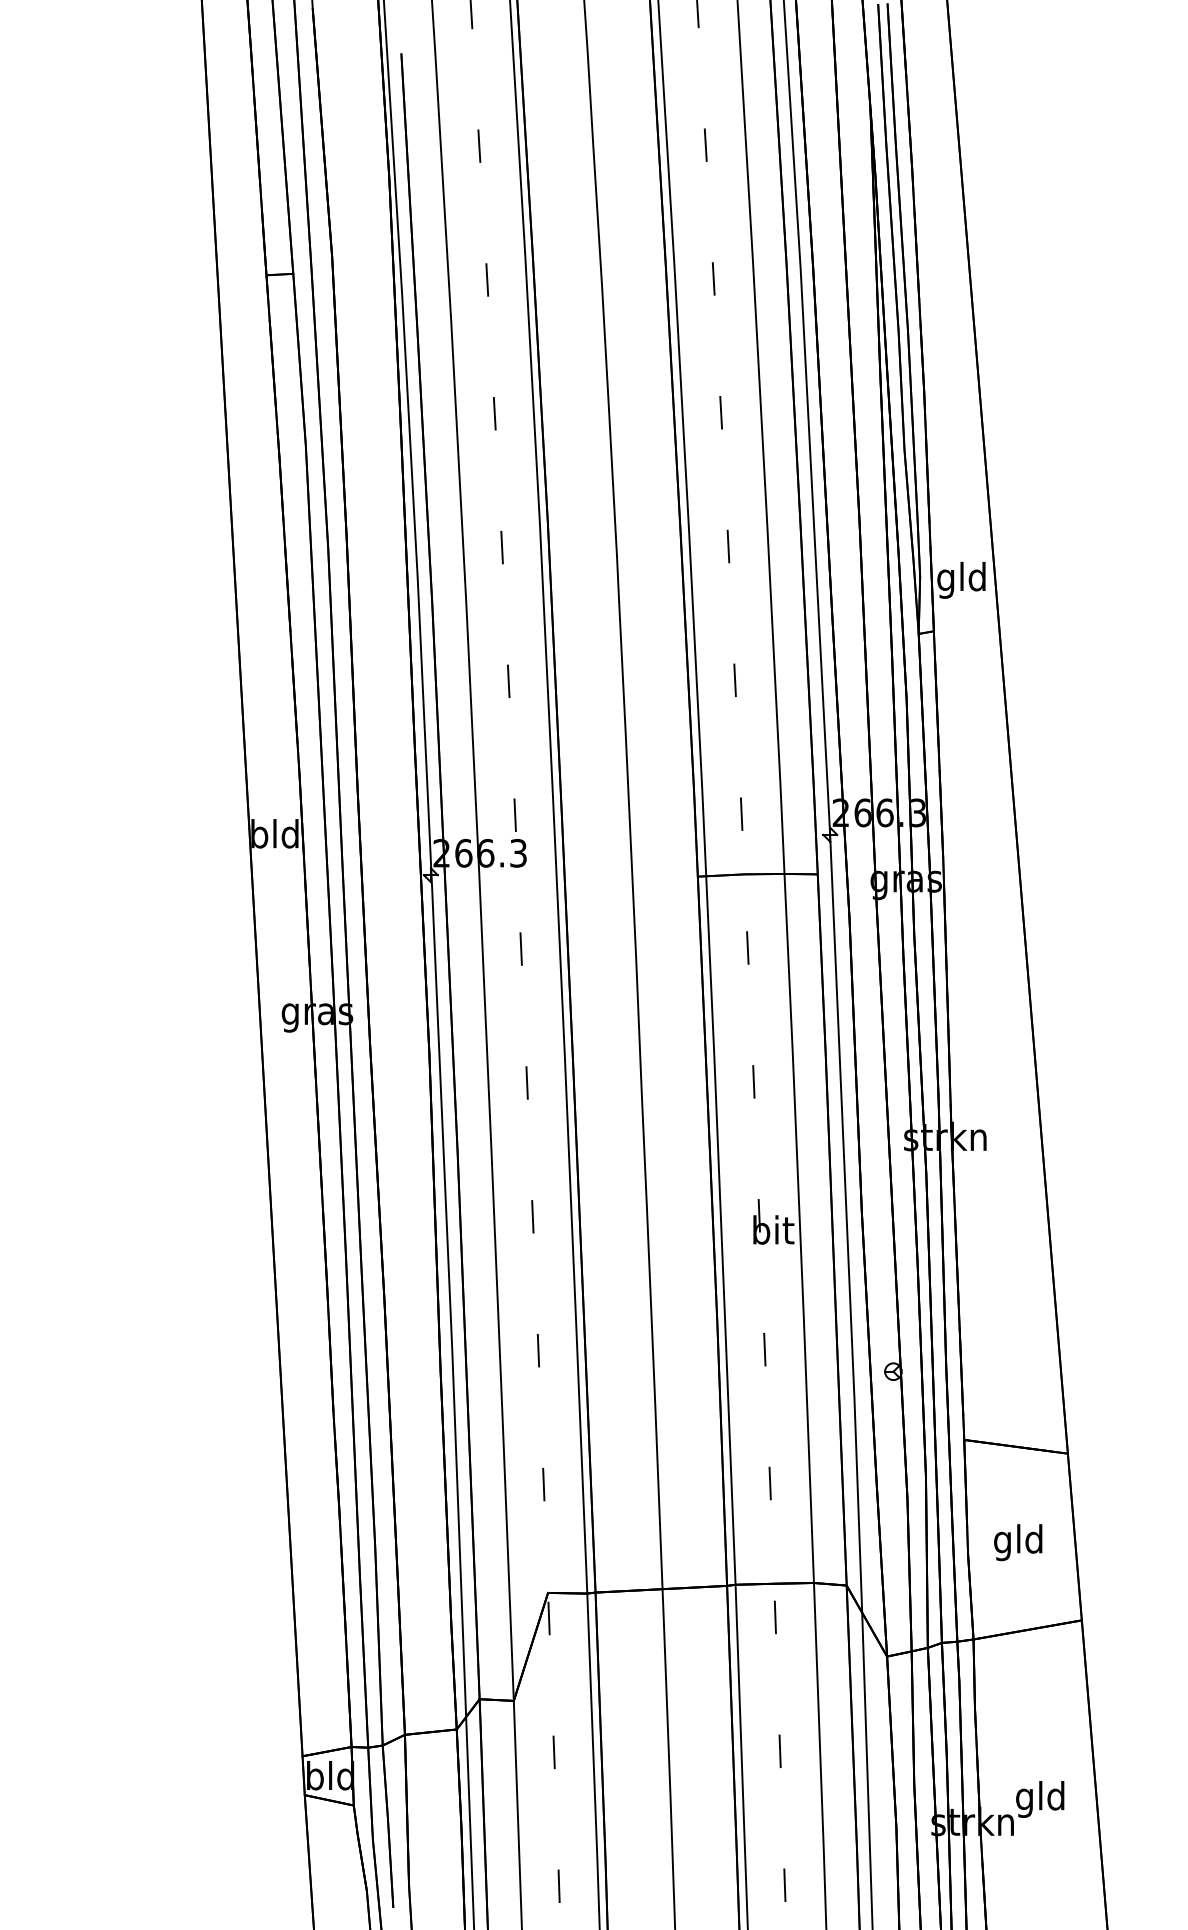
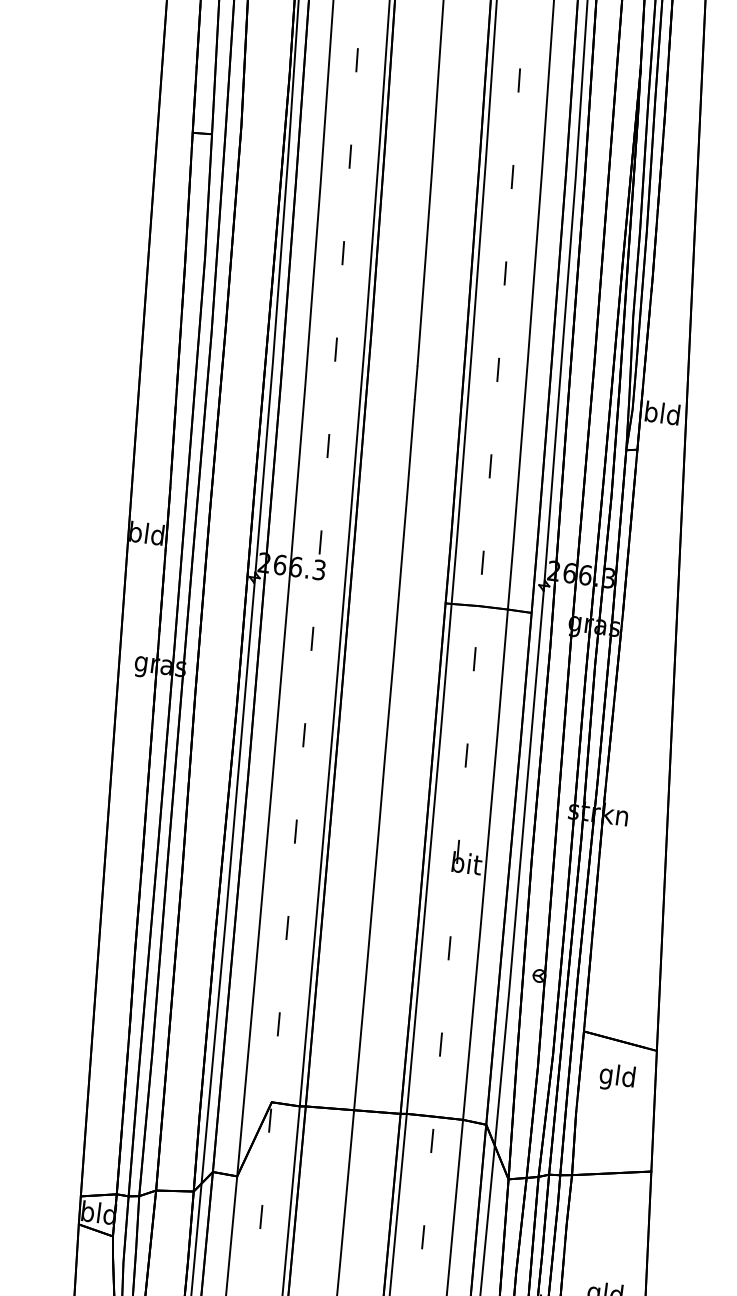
text: (946, 579) -> (651, 413), gld -> bld
text: (1018, 1542) -> (617, 1077), moved

